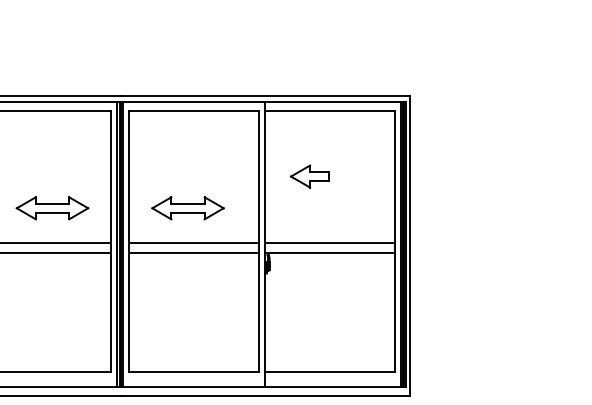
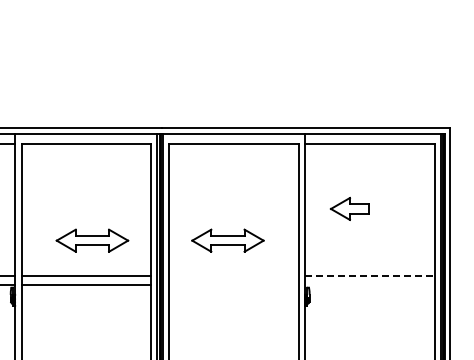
line: (193, 243) -> (233, 275), removed
line: (330, 243) -> (370, 275), solid -> dashed
line: (193, 252) -> (233, 284), removed
line: (329, 252) -> (369, 284), removed

